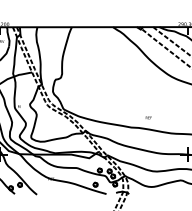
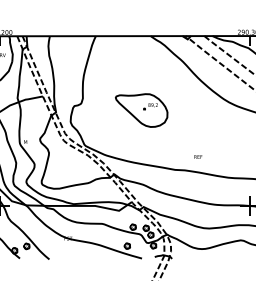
part: (106, 82) -> (141, 109), added

